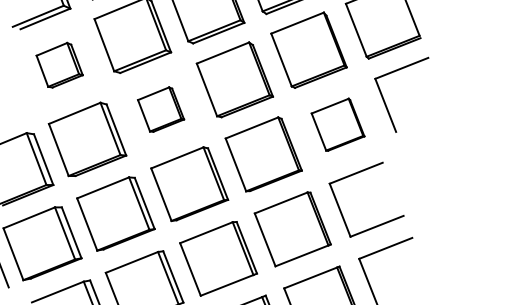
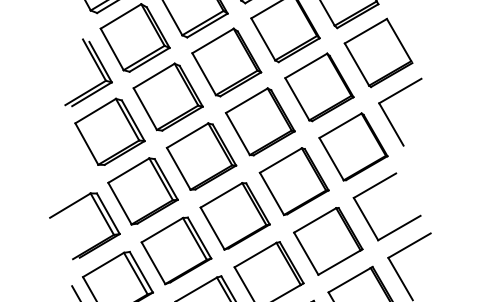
part: (59, 64) -> (109, 131), size x1.67
part: (161, 109) -> (201, 156), size x1.67
part: (338, 124) -> (353, 146), size x1.43

